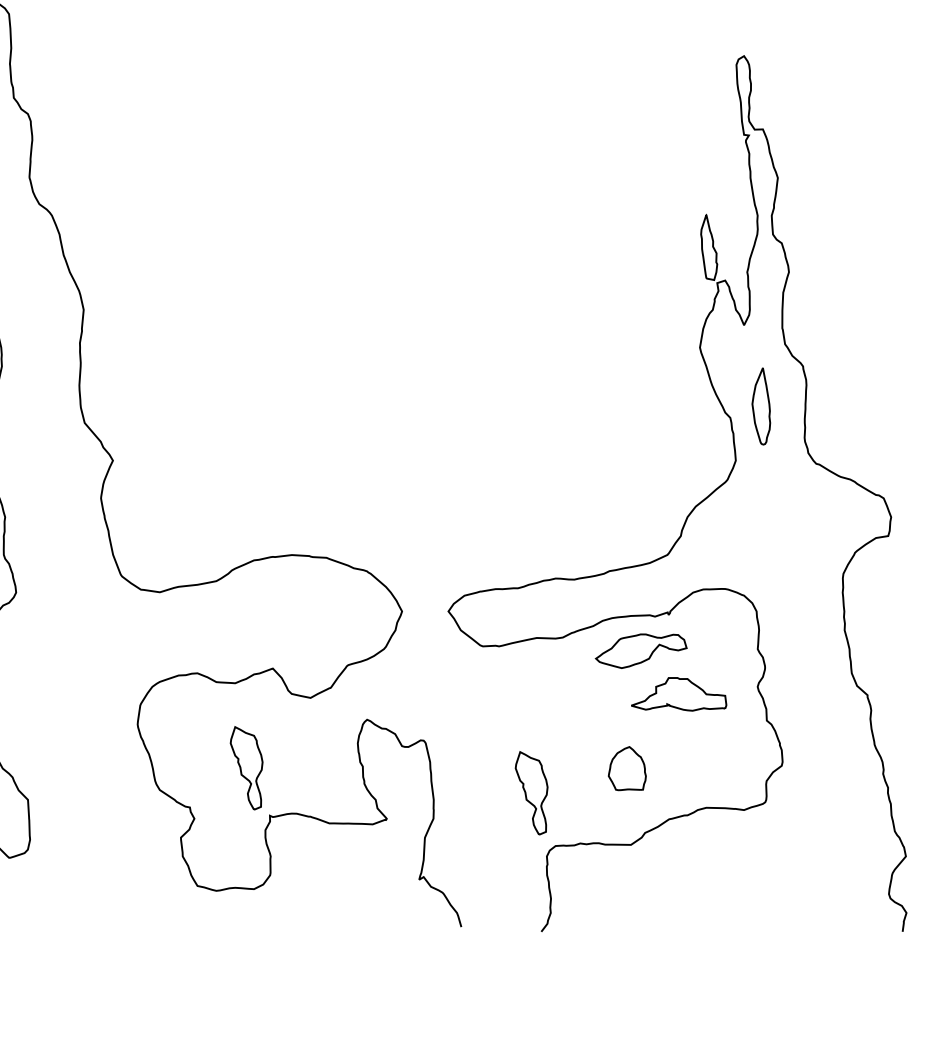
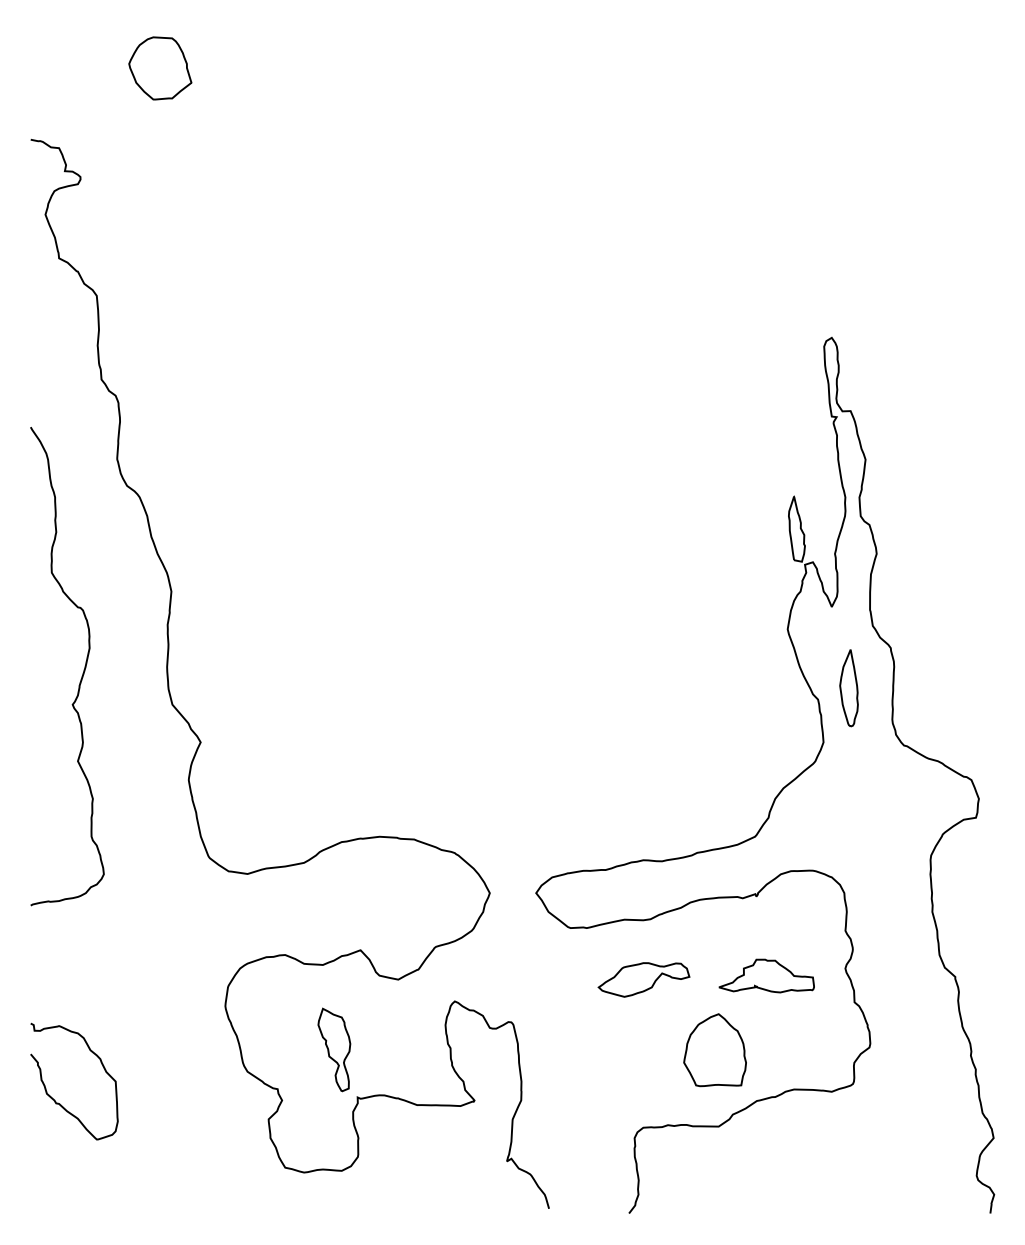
part: (640, 650) -> (643, 979), moved
part: (626, 768) -> (714, 1050), size x1.67
part: (531, 792) -> (619, 1074), removed

